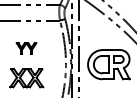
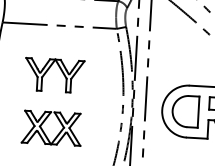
part: (26, 48) -> (54, 75), size x1.67

